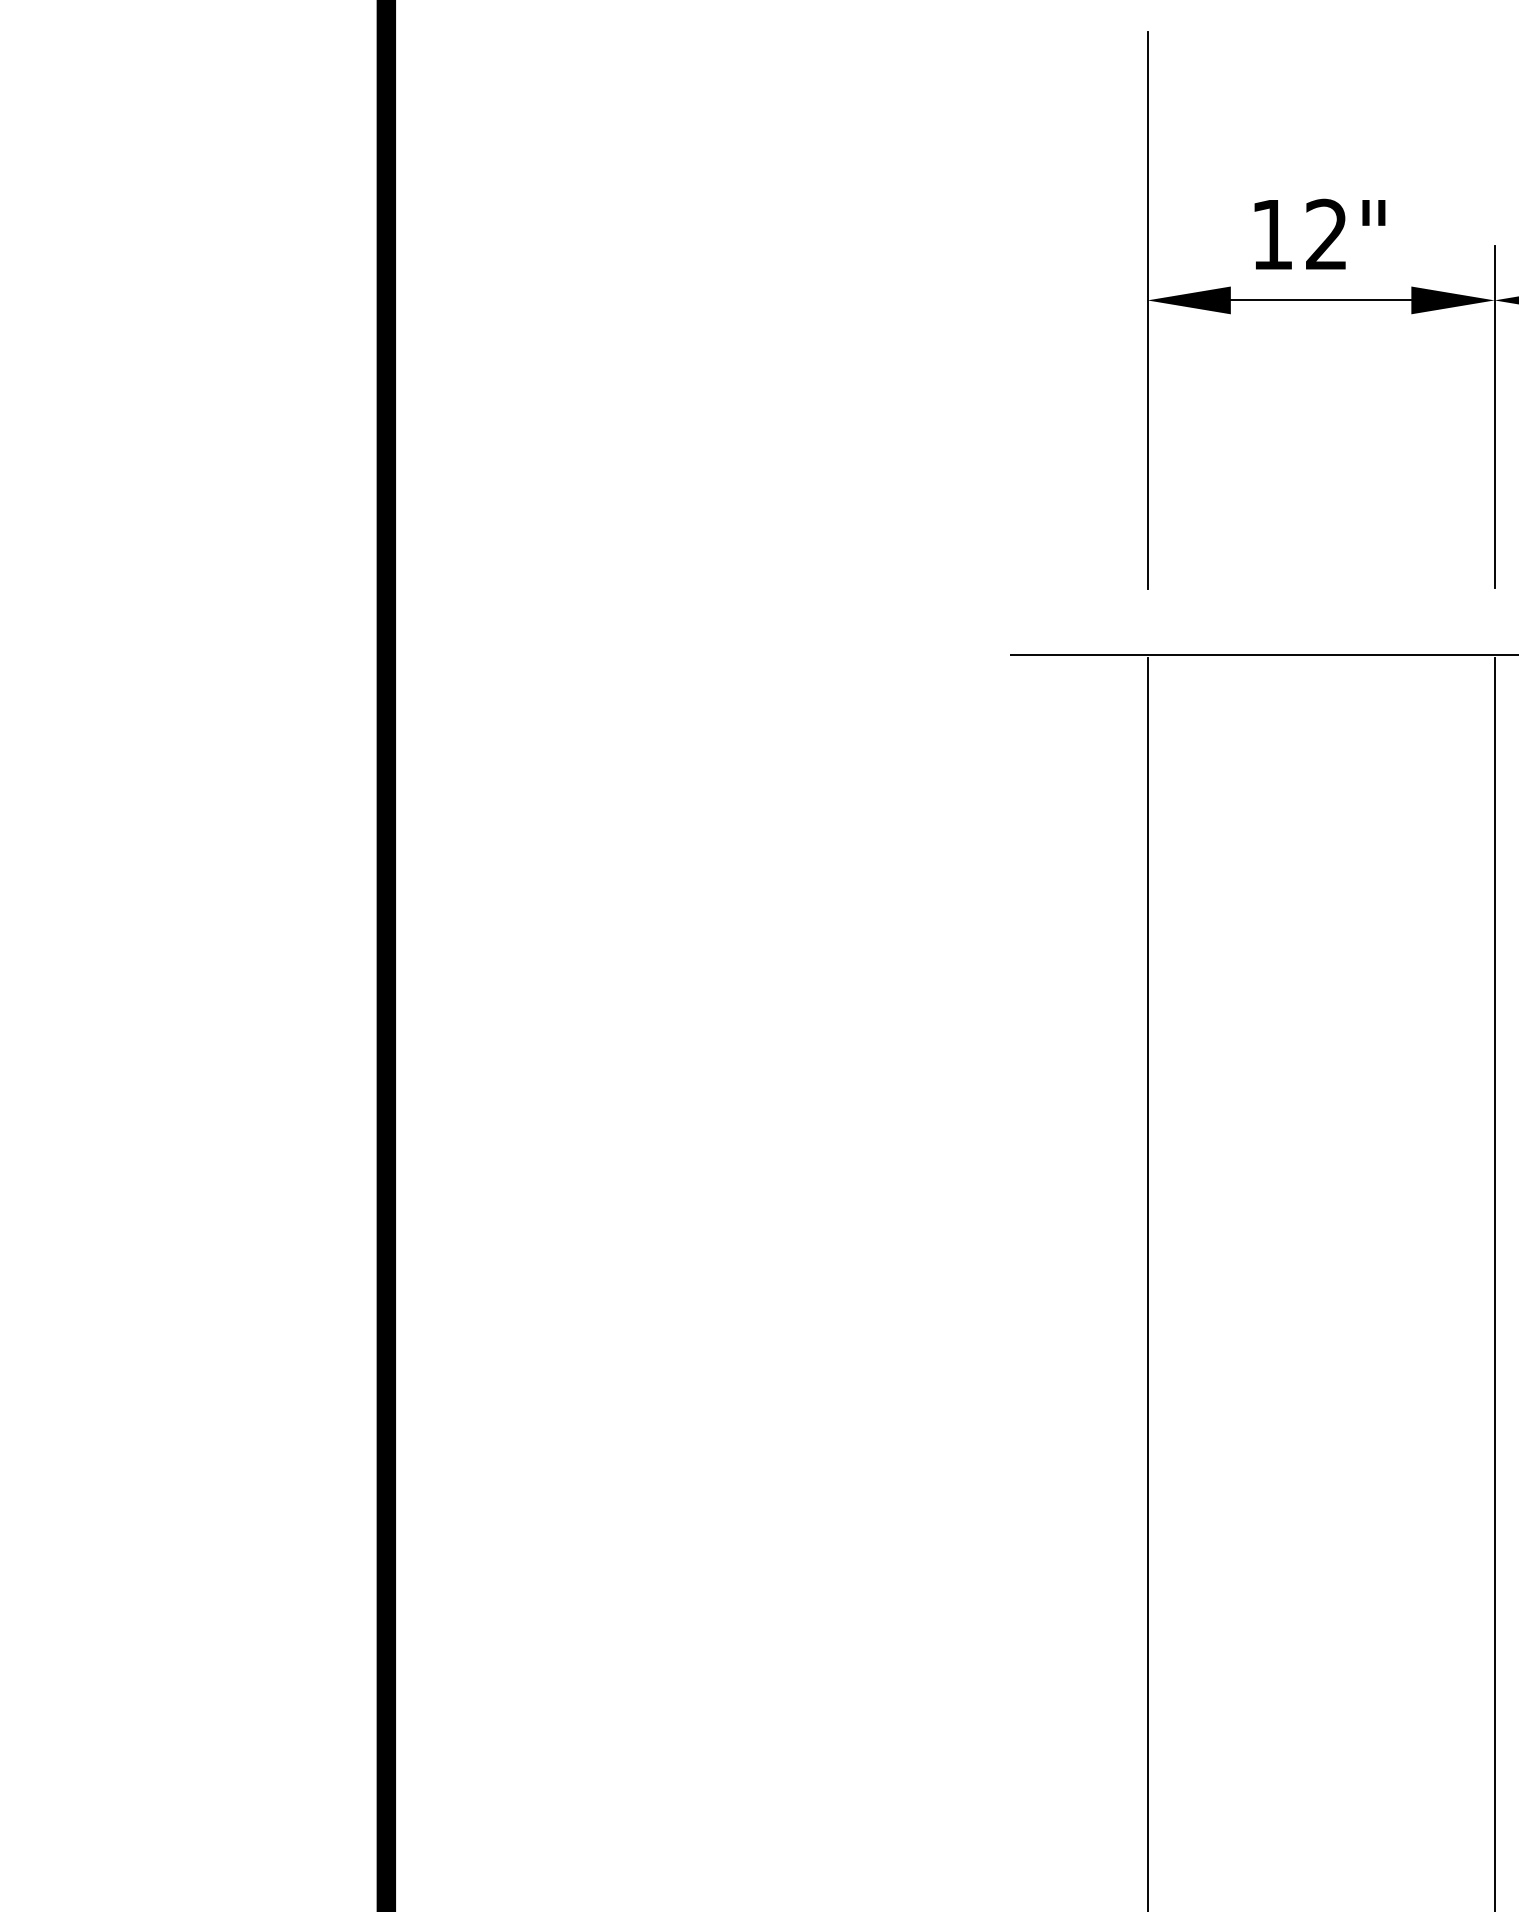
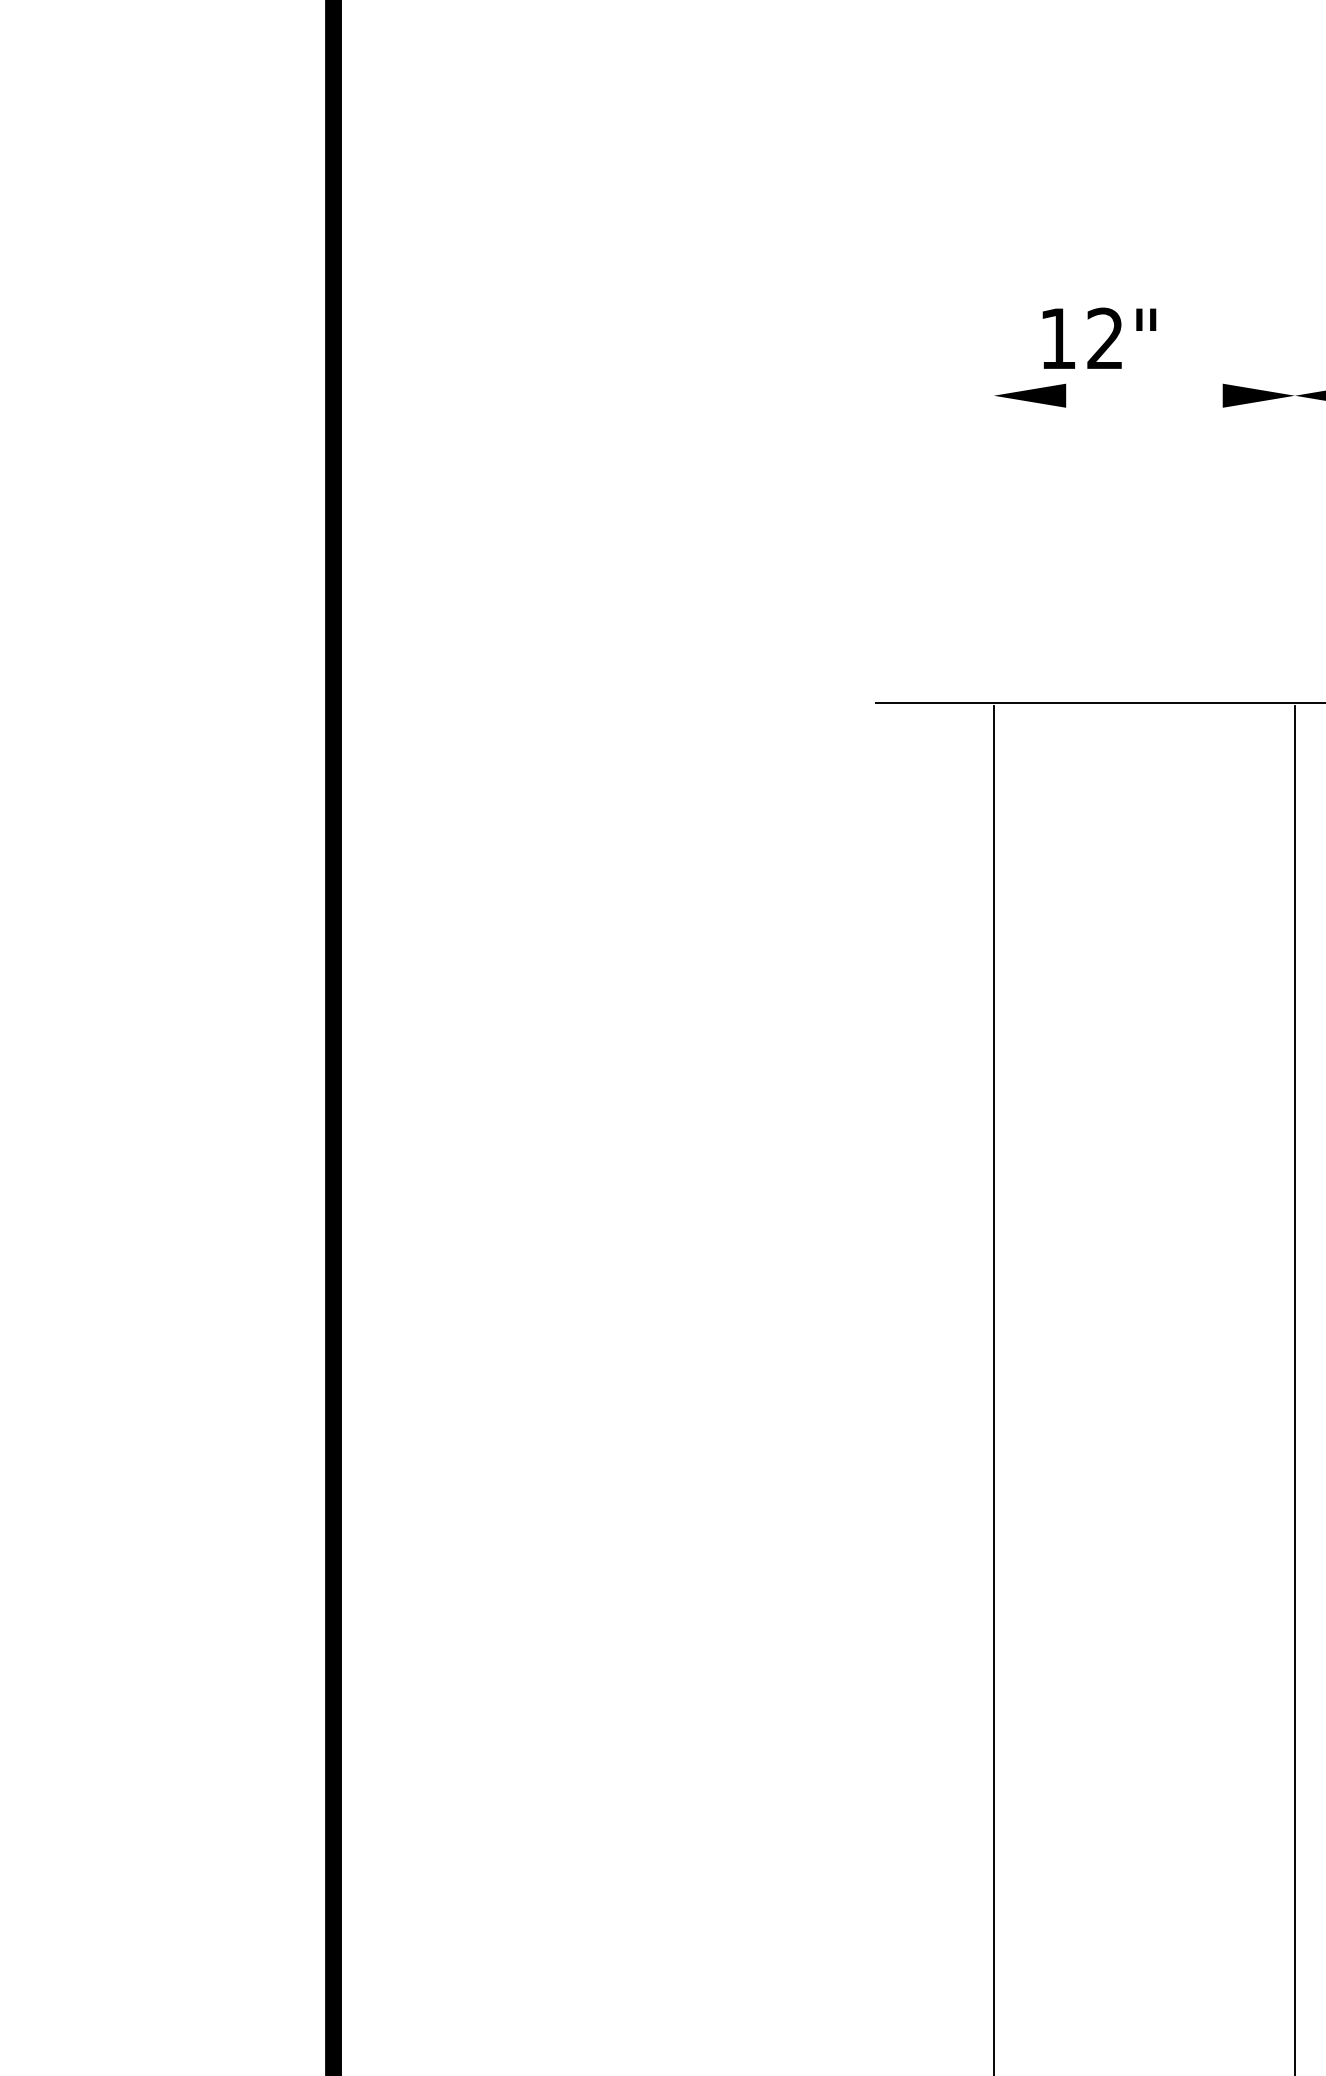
text: (1320, 233) -> (1099, 337), moved
line: (1321, 300) -> (1144, 395), removed
line: (1147, 309) -> (993, 403), removed
line: (1494, 416) -> (1294, 496), removed

